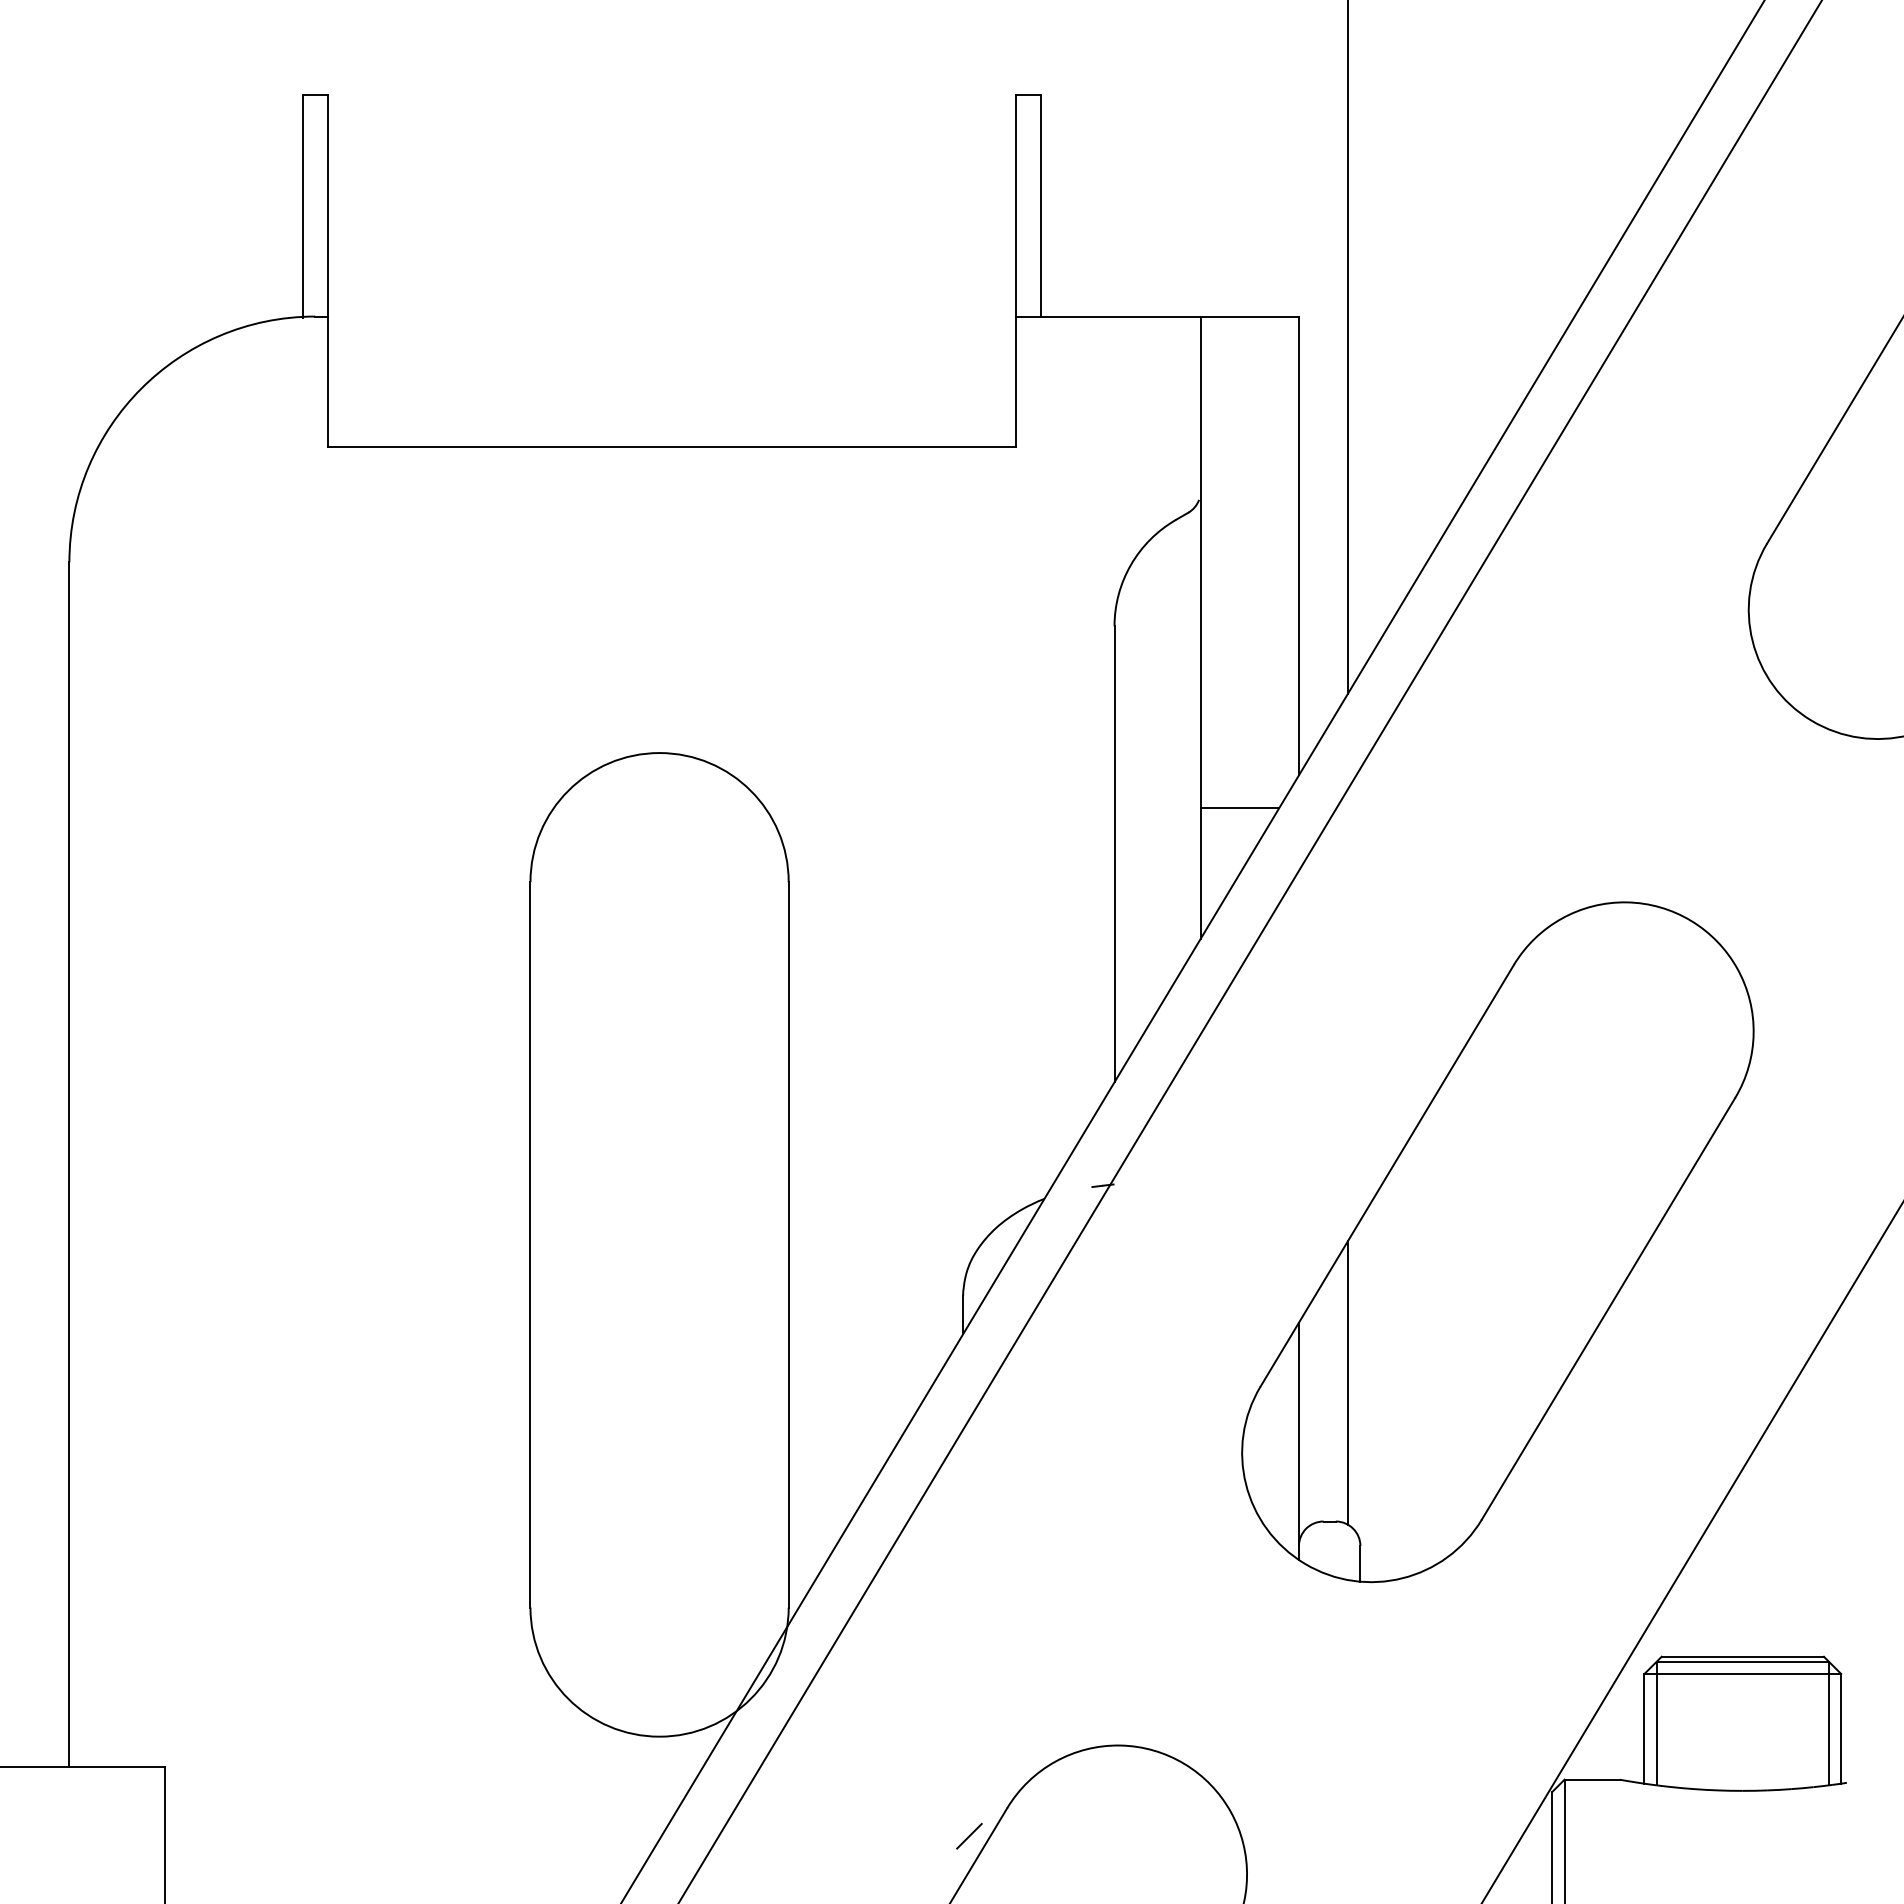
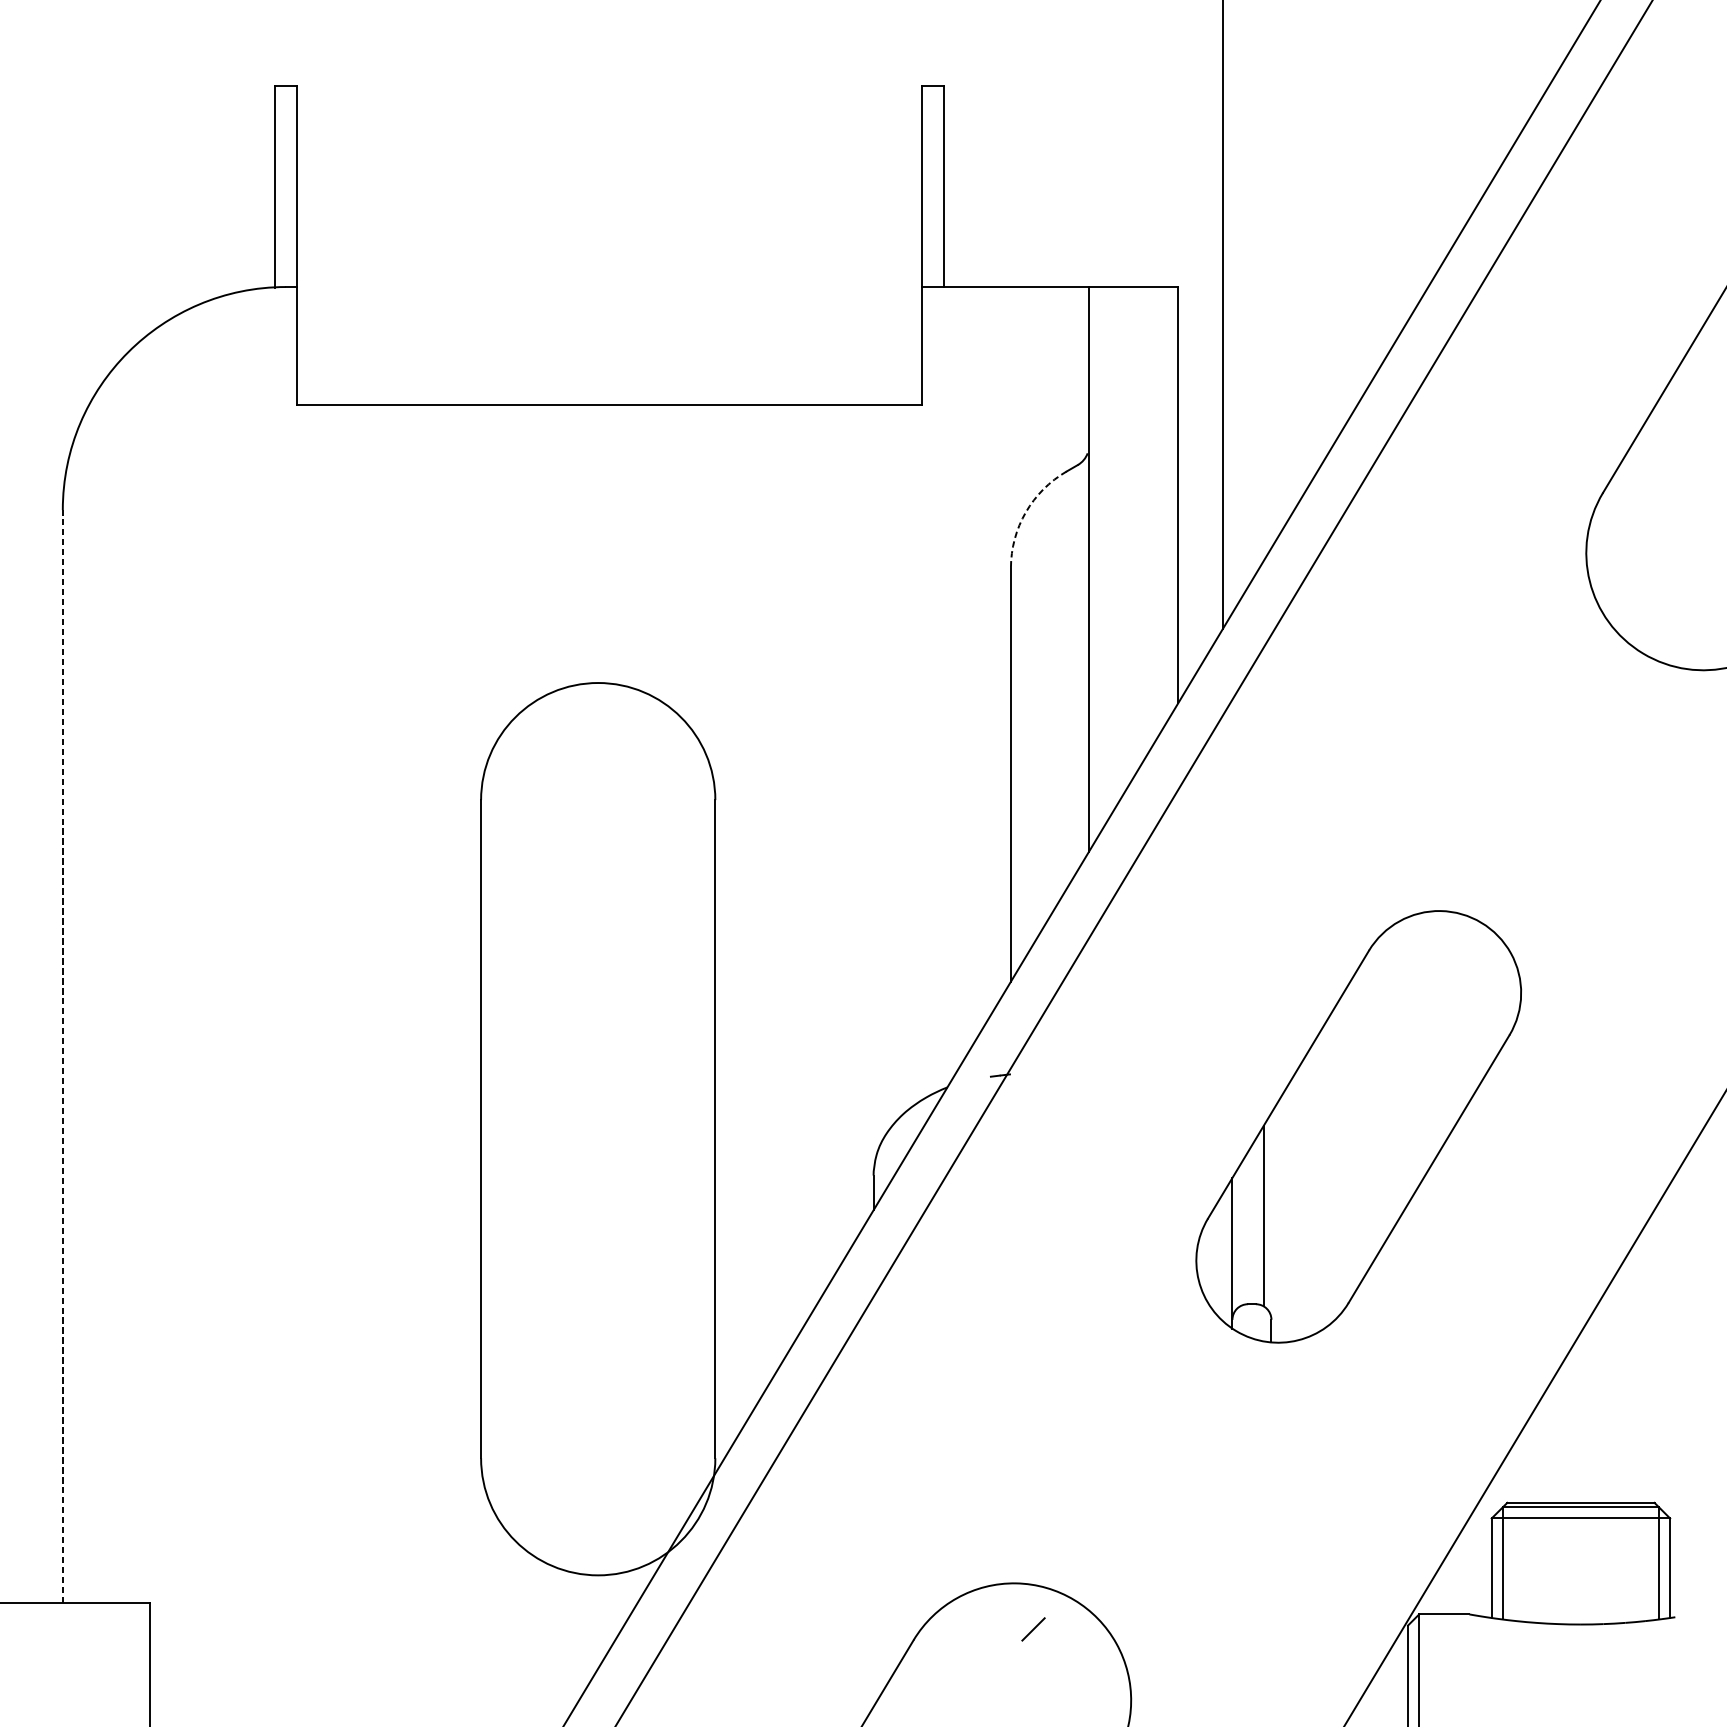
arc: (1130, 564) -> (1025, 511), solid -> dashed
line: (1239, 808) -> (1124, 733), removed
line: (69, 1164) -> (62, 1056), solid -> dashed
part: (1497, 1242) -> (1358, 1127), size x0.7
line: (969, 1835) -> (1033, 1628), moved

